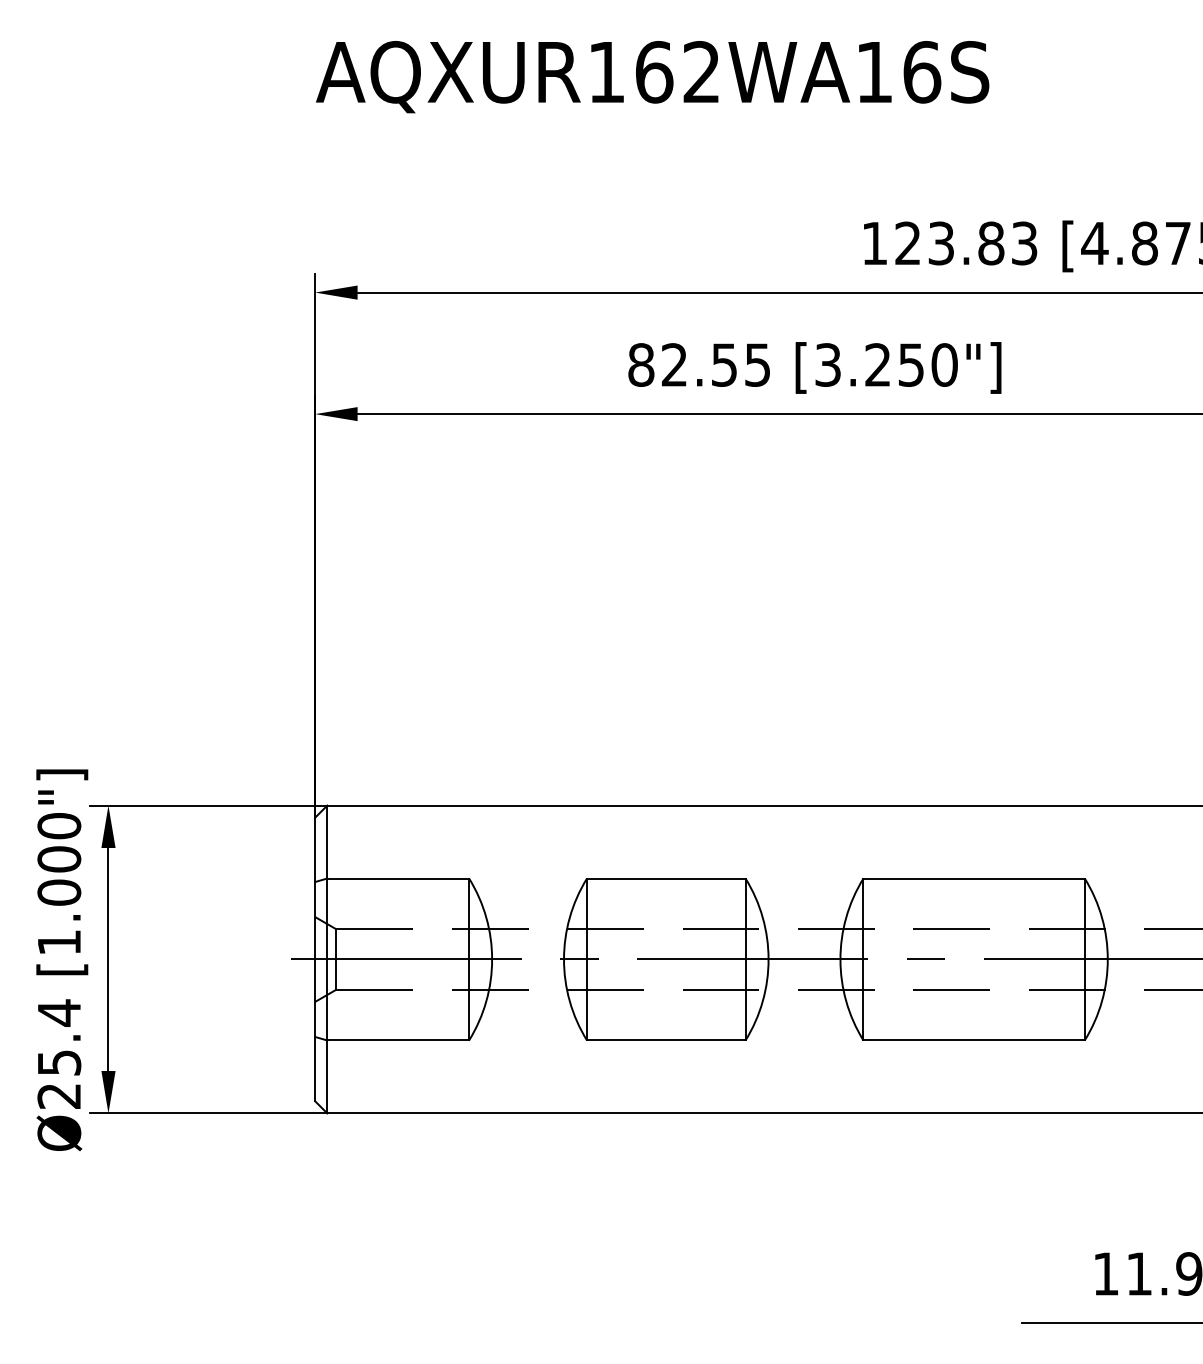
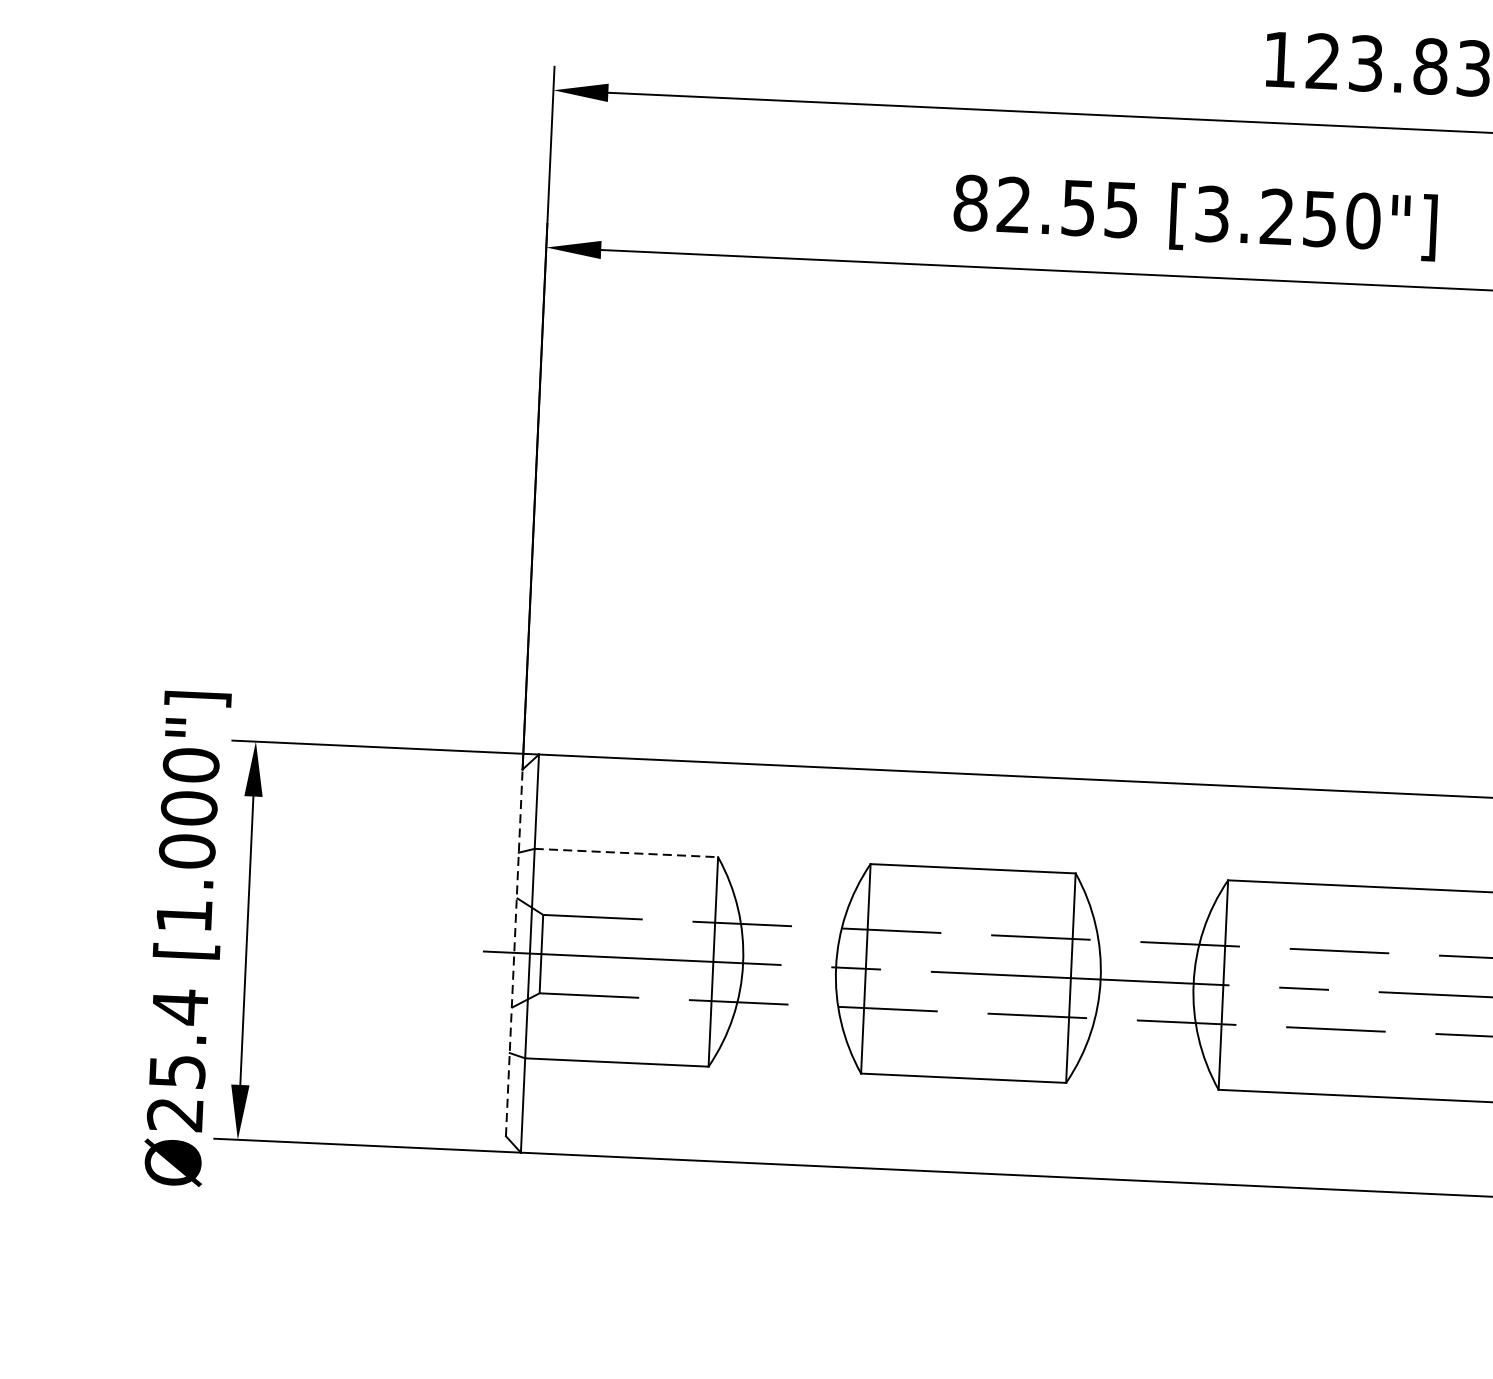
line: (398, 878) -> (626, 853), solid -> dashed
line: (315, 959) -> (514, 952), solid -> dashed

